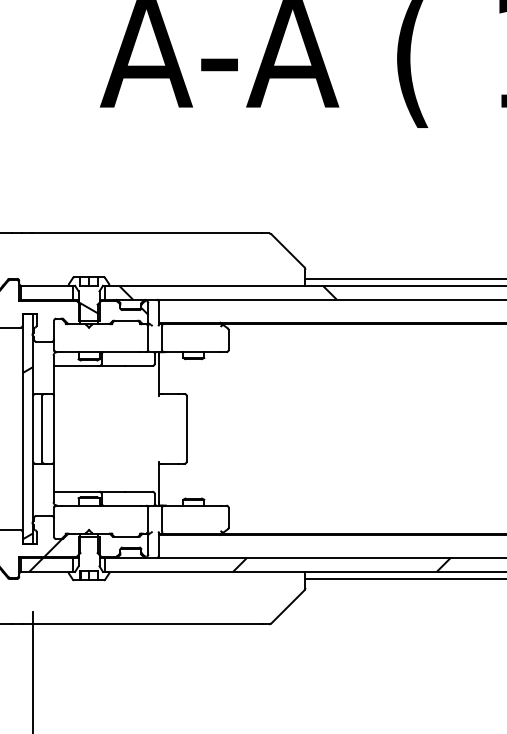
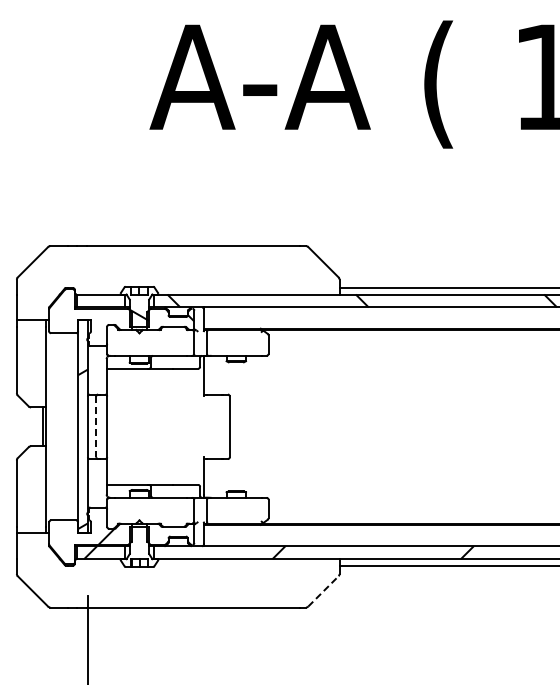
line: (42, 429) -> (96, 427), solid -> dashed
line: (288, 606) -> (323, 591), solid -> dashed

